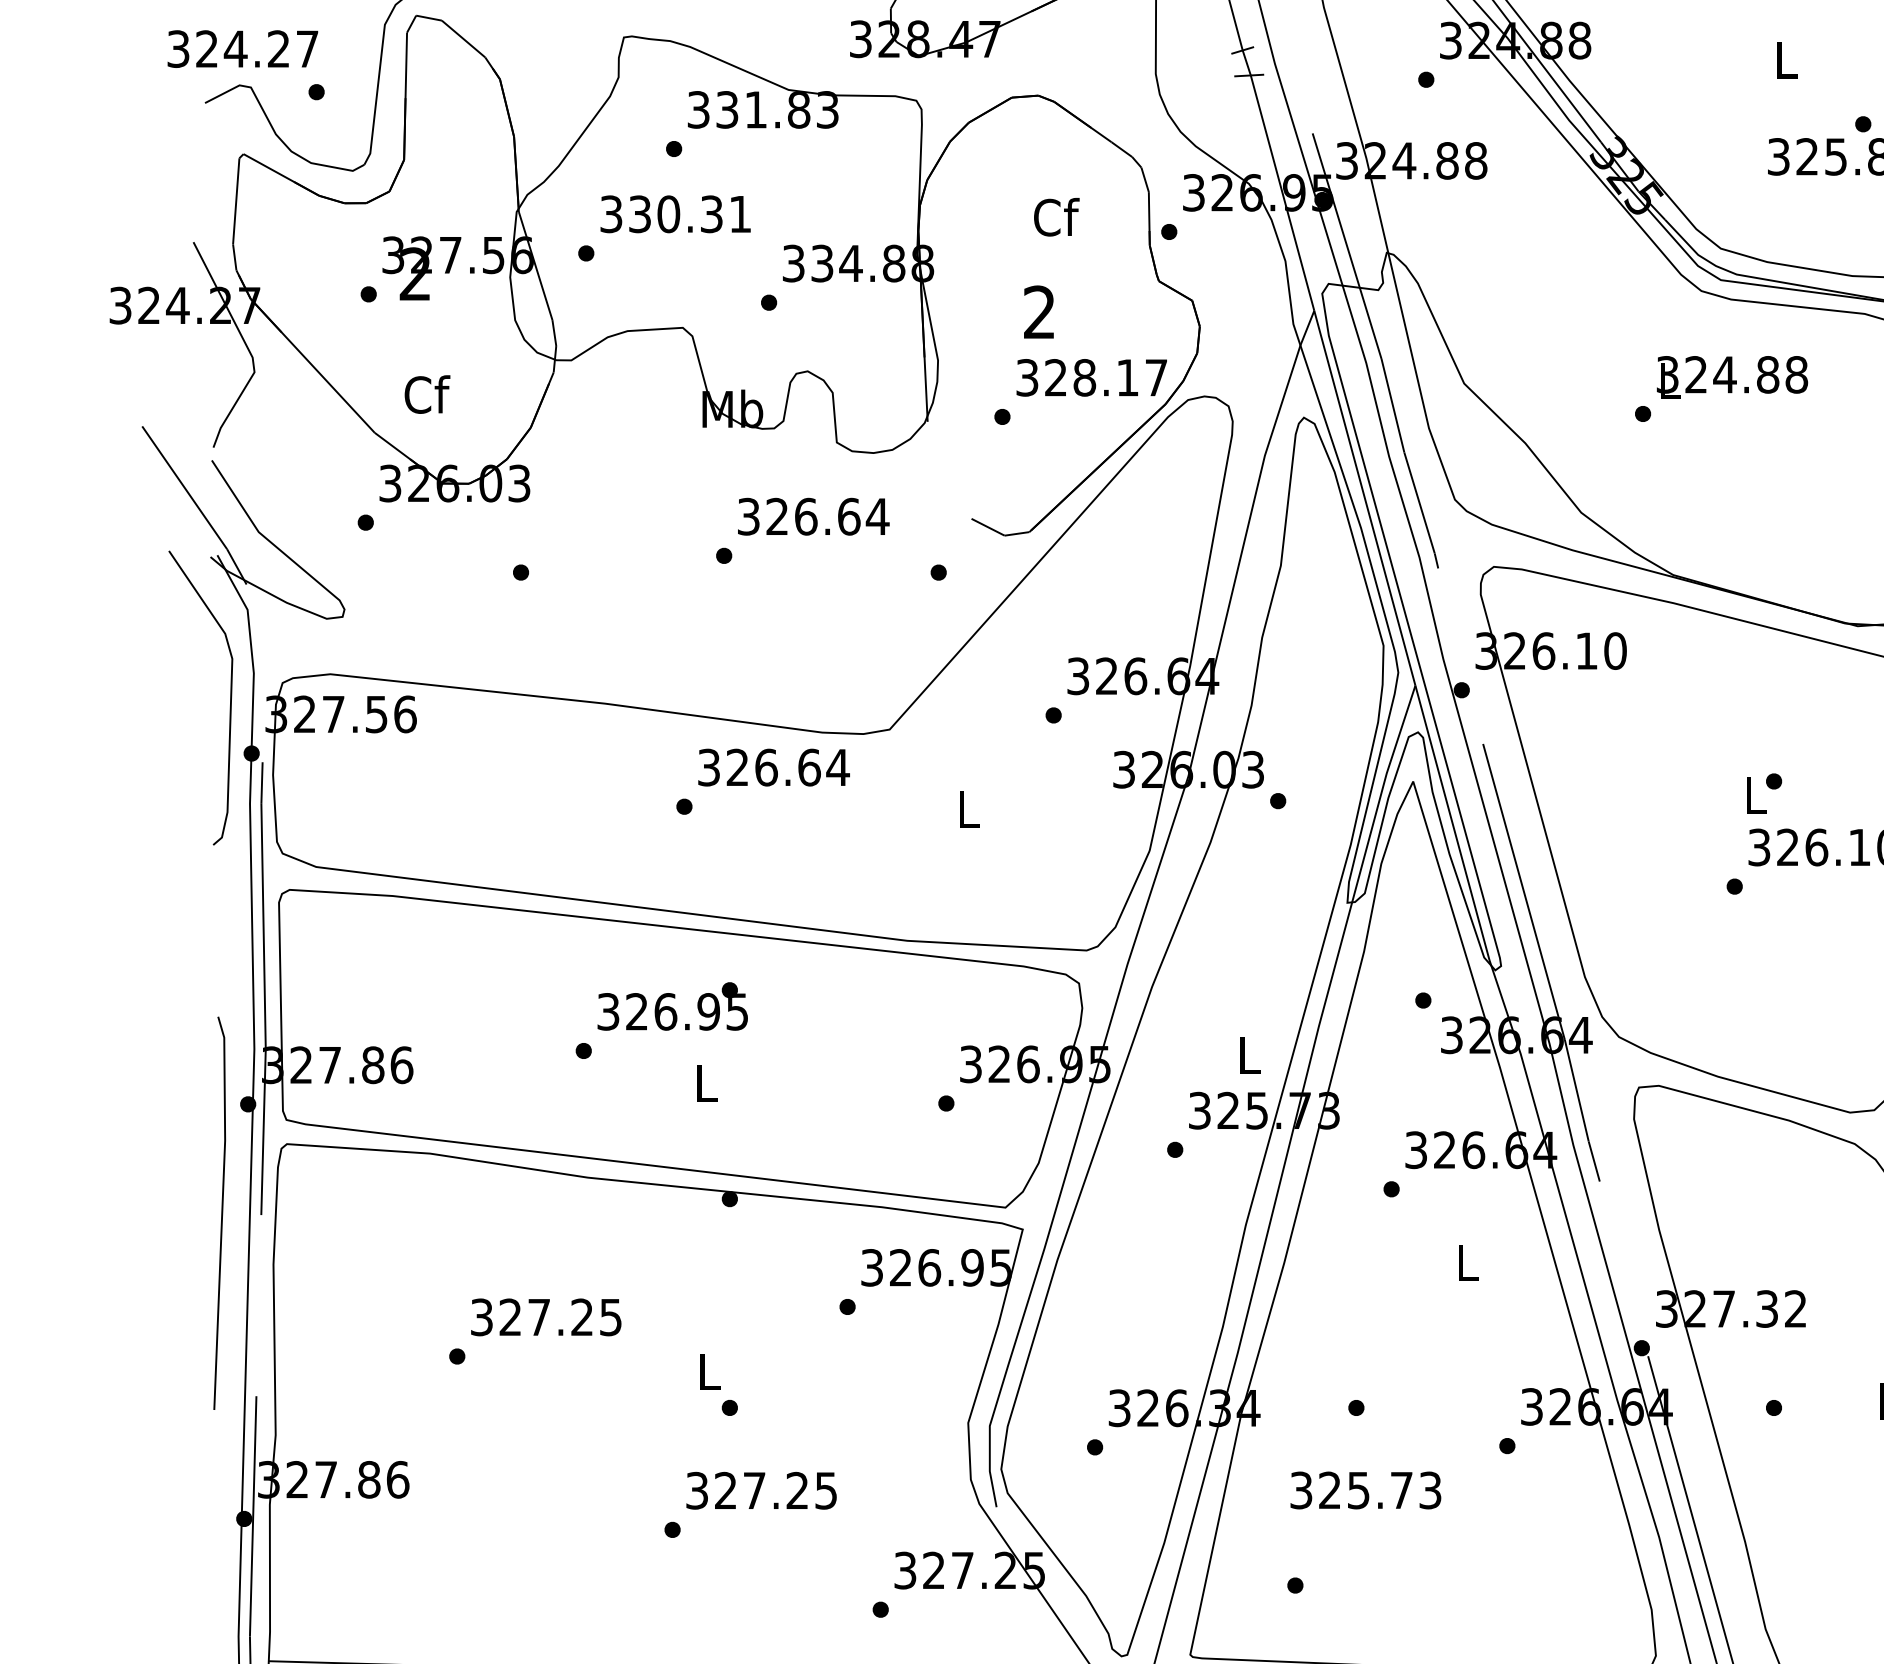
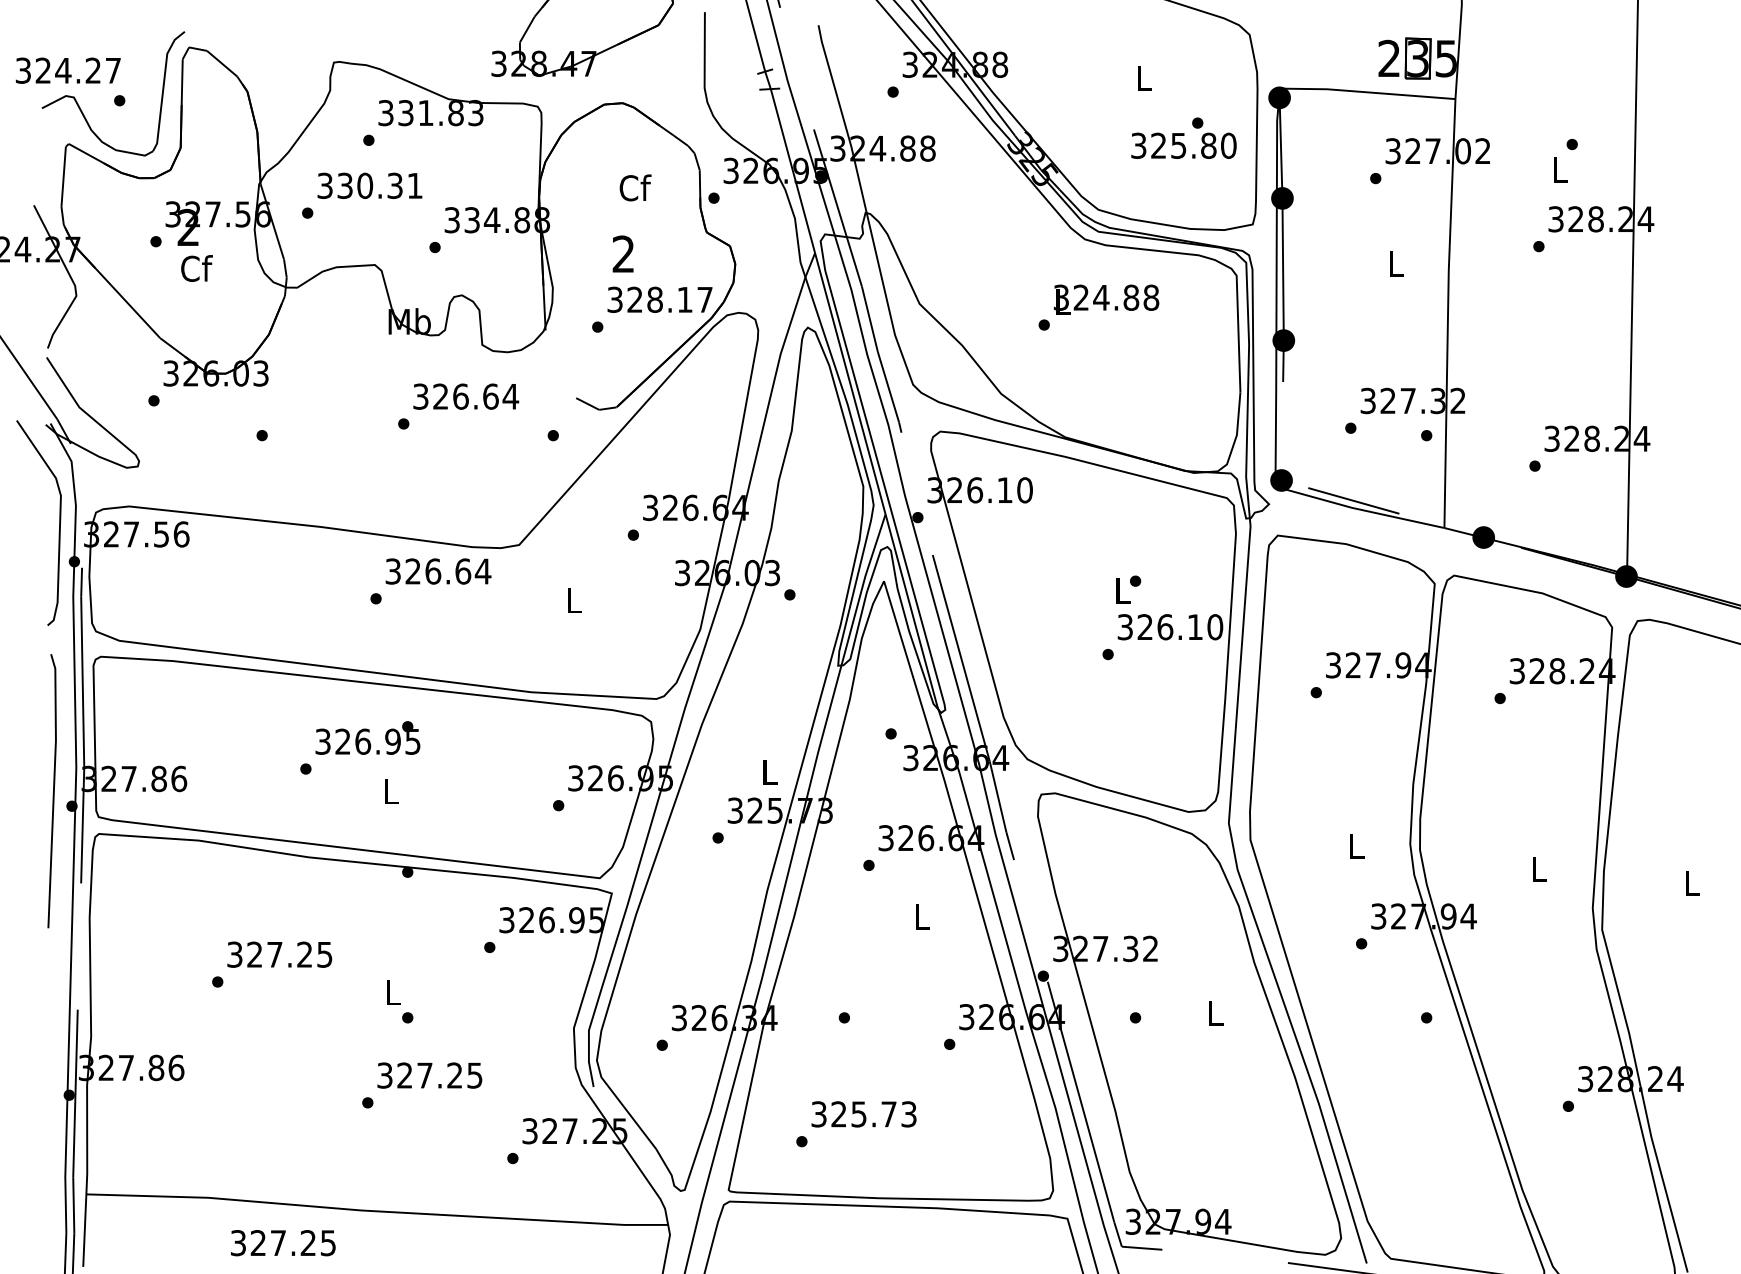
text: (426, 394) -> (196, 268), moved
line: (221, 1213) -> (53, 791), moved
text: (1365, 1490) -> (863, 1114), moved

